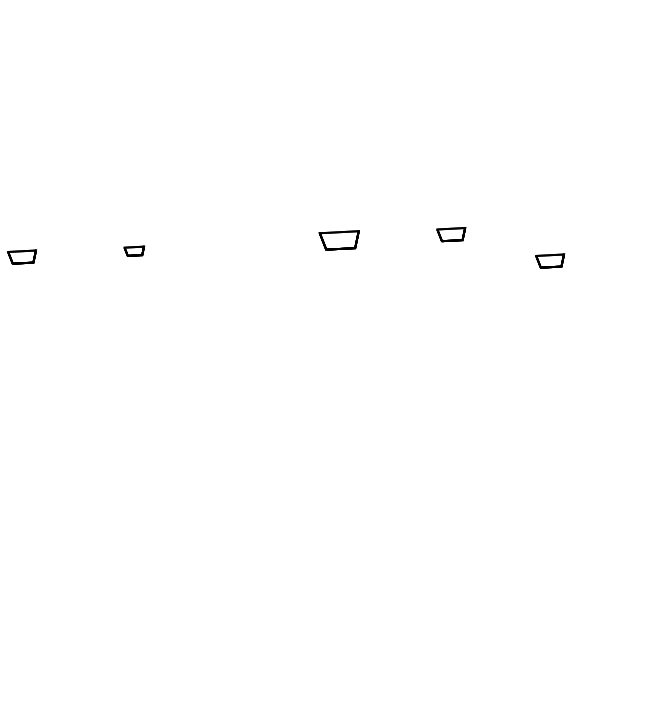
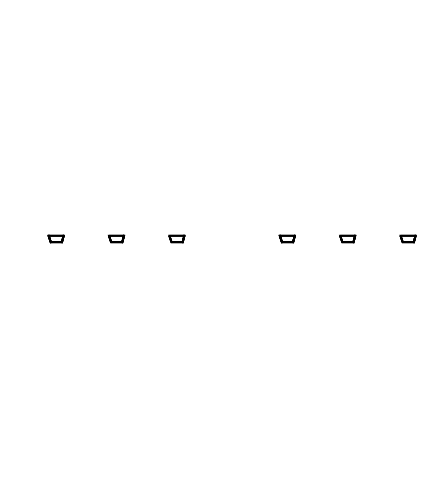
part: (337, 239) -> (286, 238), size x0.71
part: (133, 250) -> (176, 238), size x1.43
part: (549, 260) -> (407, 238), moved

